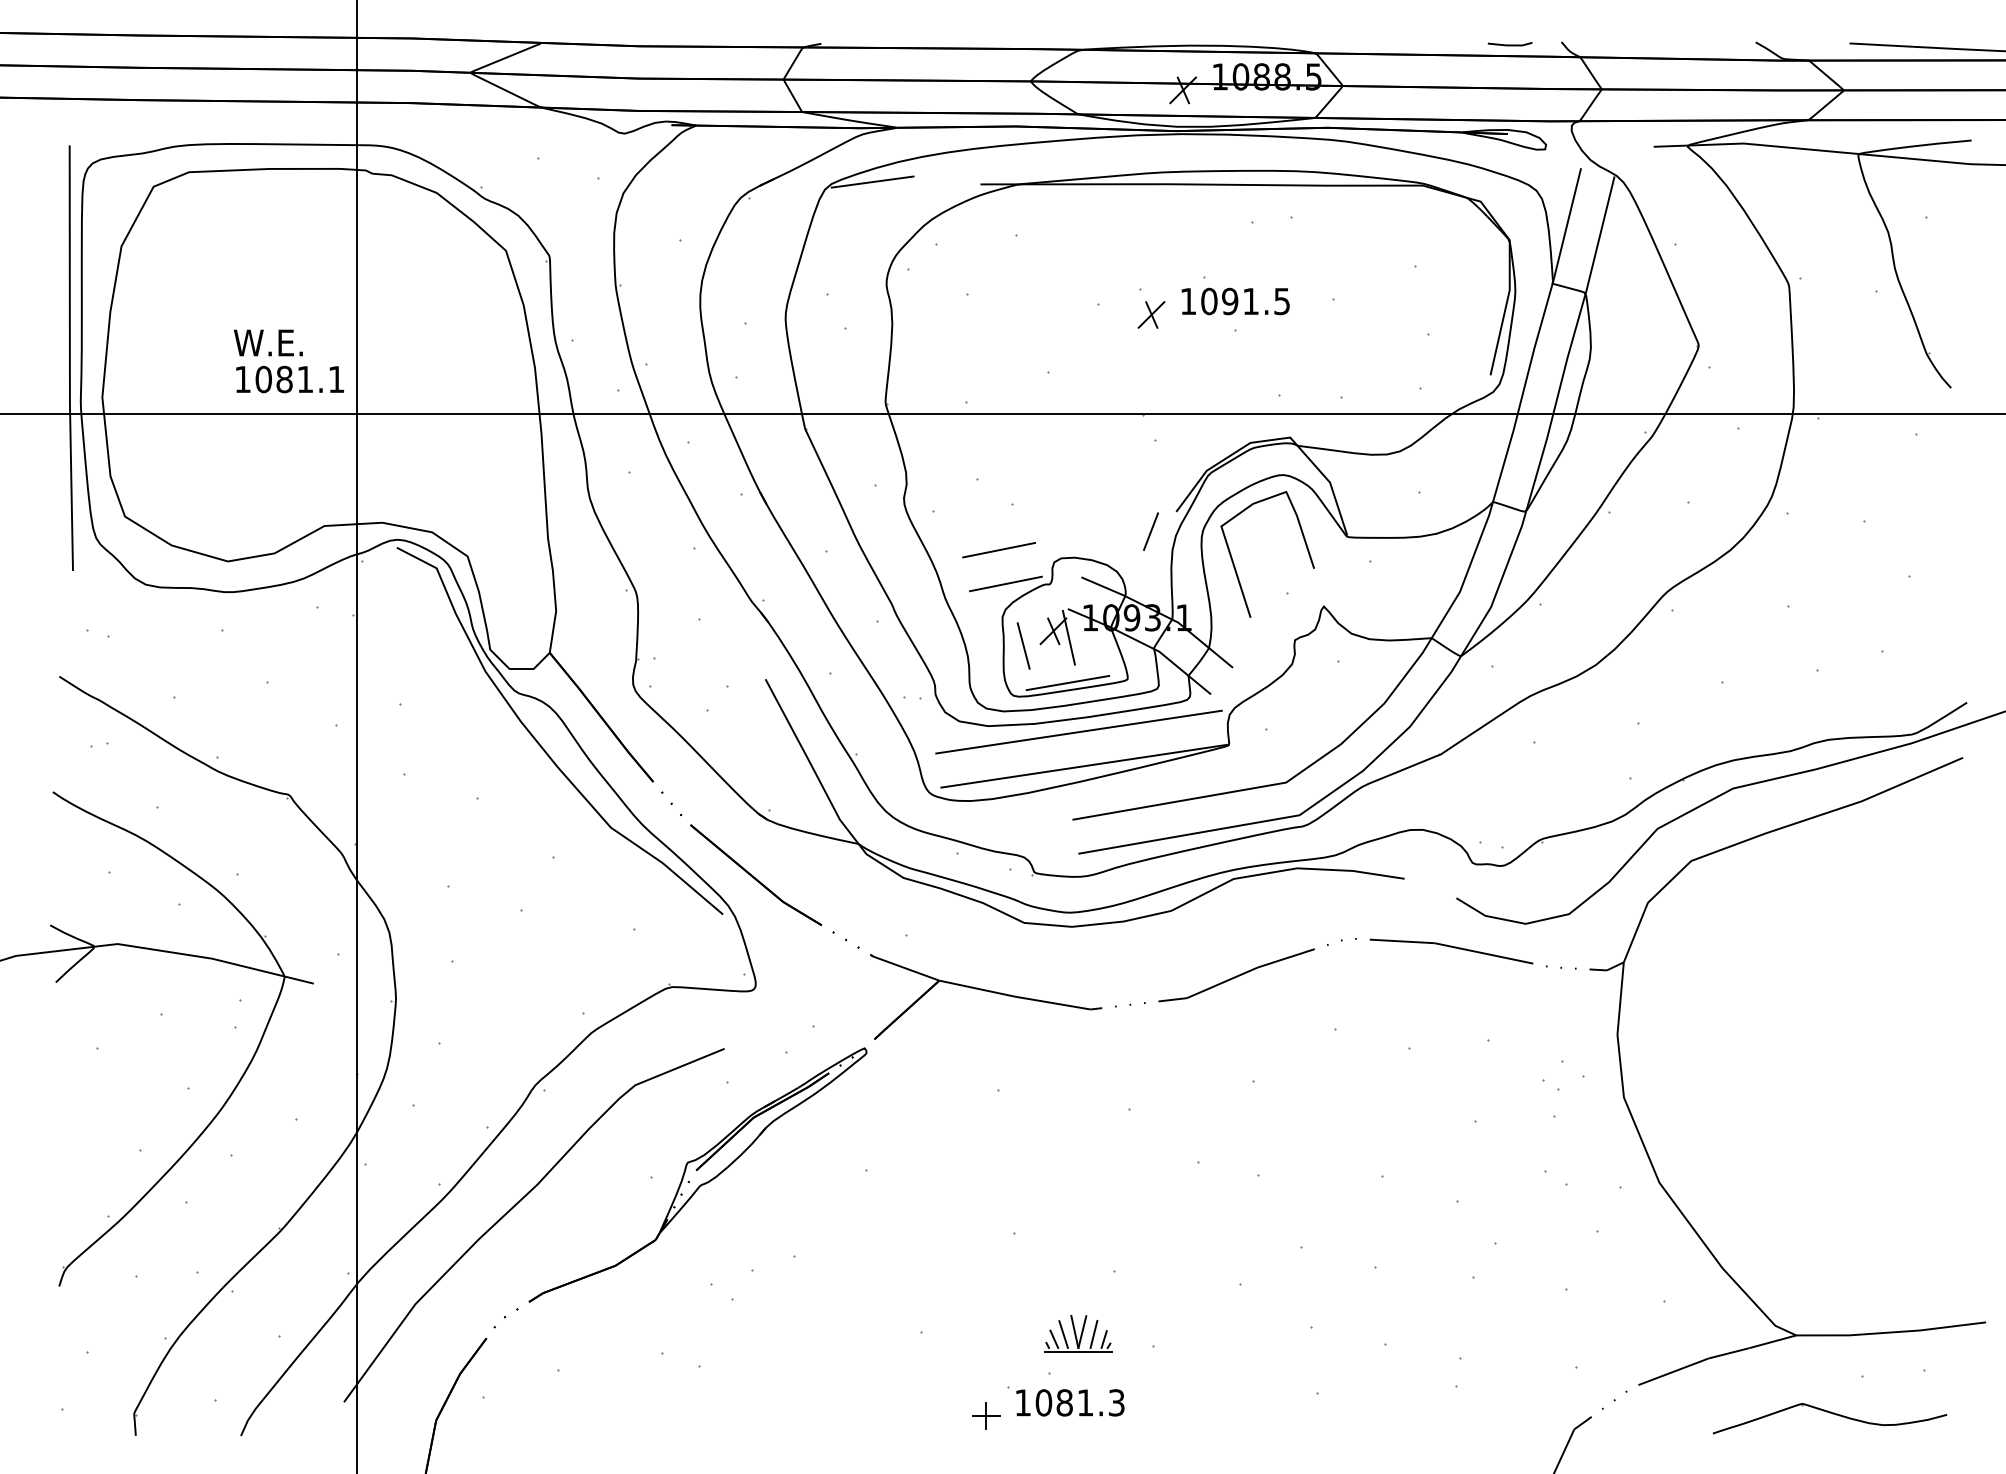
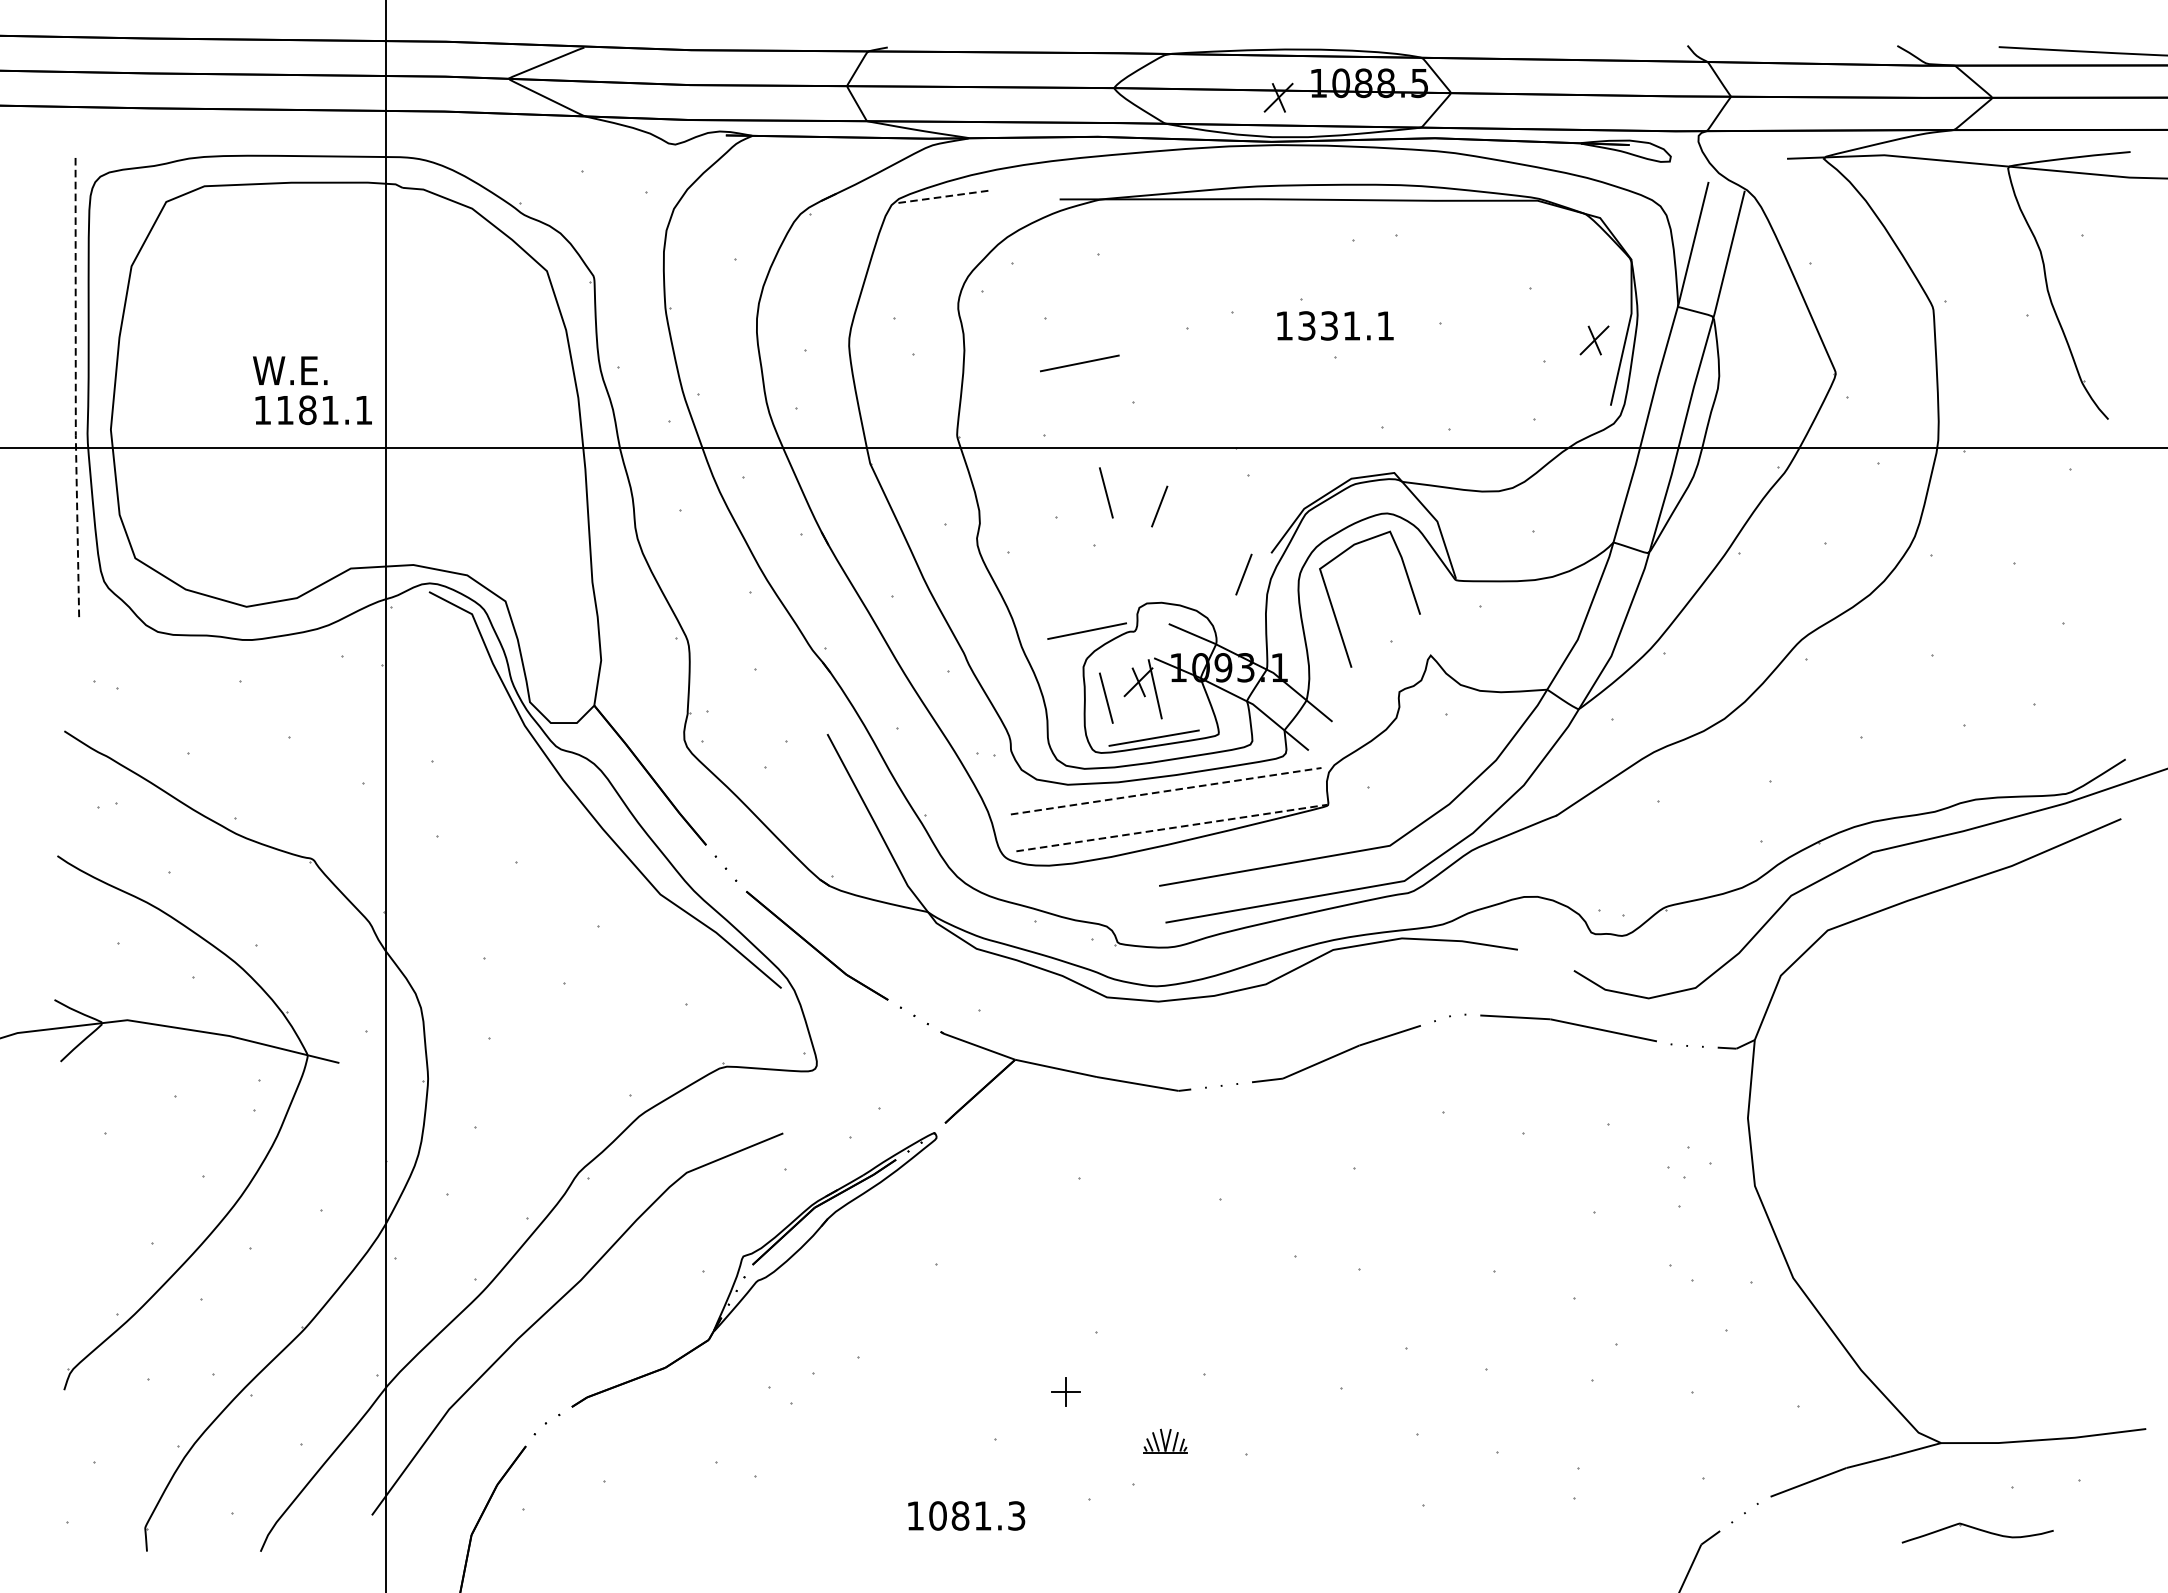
line: (1509, 44) -> (1631, 48), removed
line: (872, 182) -> (942, 197), solid -> dashed
text: (1245, 301) -> (1346, 325), 1091.5 -> 1331.1
part: (1151, 314) -> (1594, 339), moved
line: (69, 358) -> (75, 387), solid -> dashed
text: (263, 379) -> (284, 410), 1081.1 -> 1181.1
line: (1023, 455) -> (1106, 492), added
line: (1072, 468) -> (1159, 506), added
line: (998, 550) -> (1079, 363), moved
line: (1079, 732) -> (1166, 791), solid -> dashed
line: (1084, 766) -> (1172, 828), solid -> dashed
part: (1078, 1333) -> (1165, 1441), size x0.6
text: (1070, 1402) -> (966, 1515), moved
part: (986, 1415) -> (1066, 1391), moved
part: (1830, 1418) -> (1978, 1532), size x0.6

